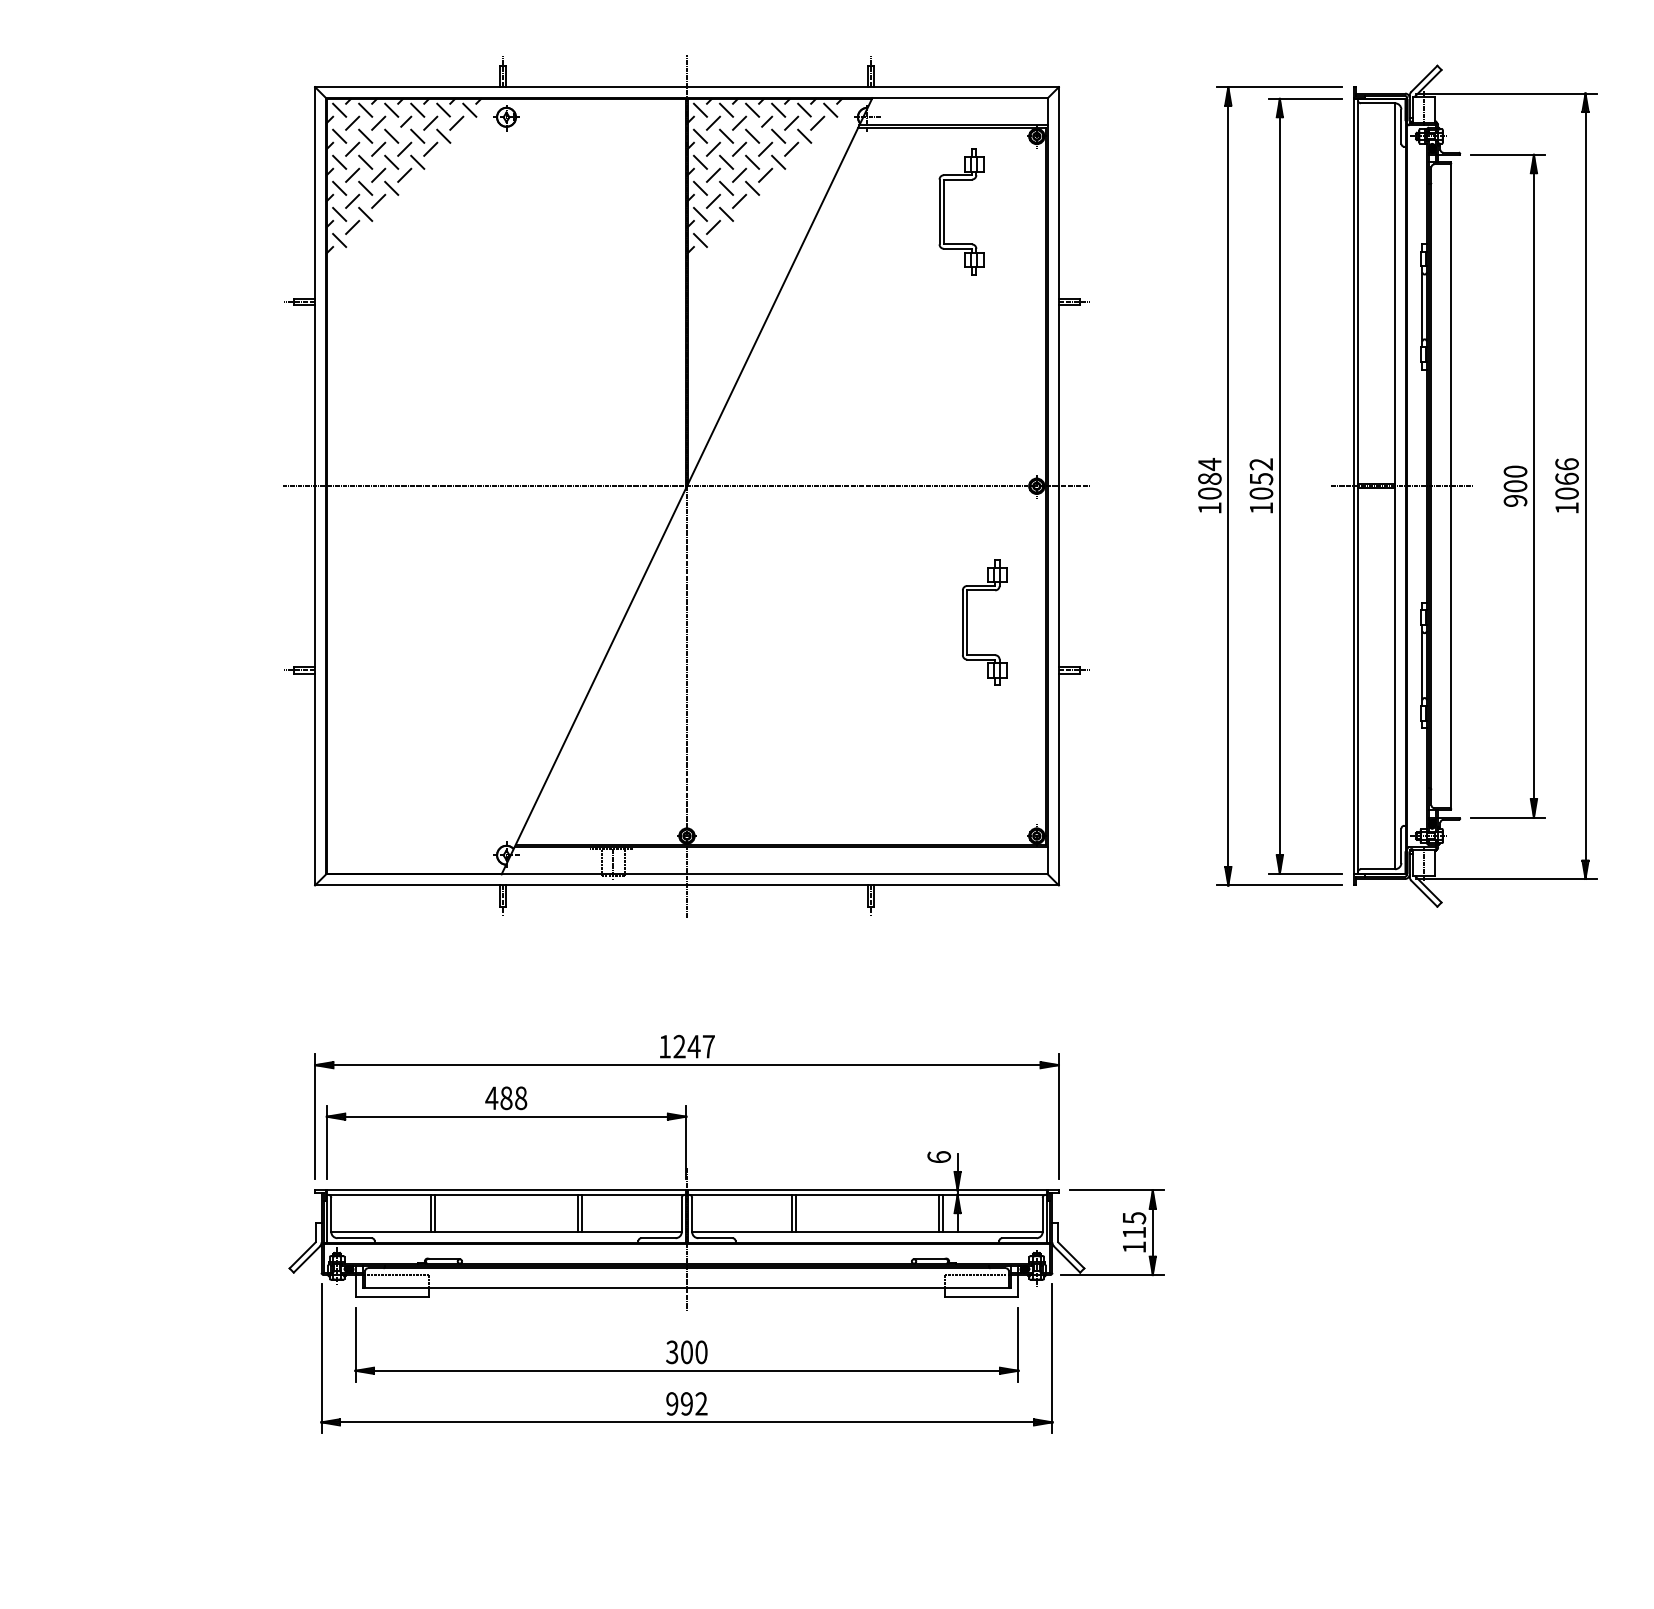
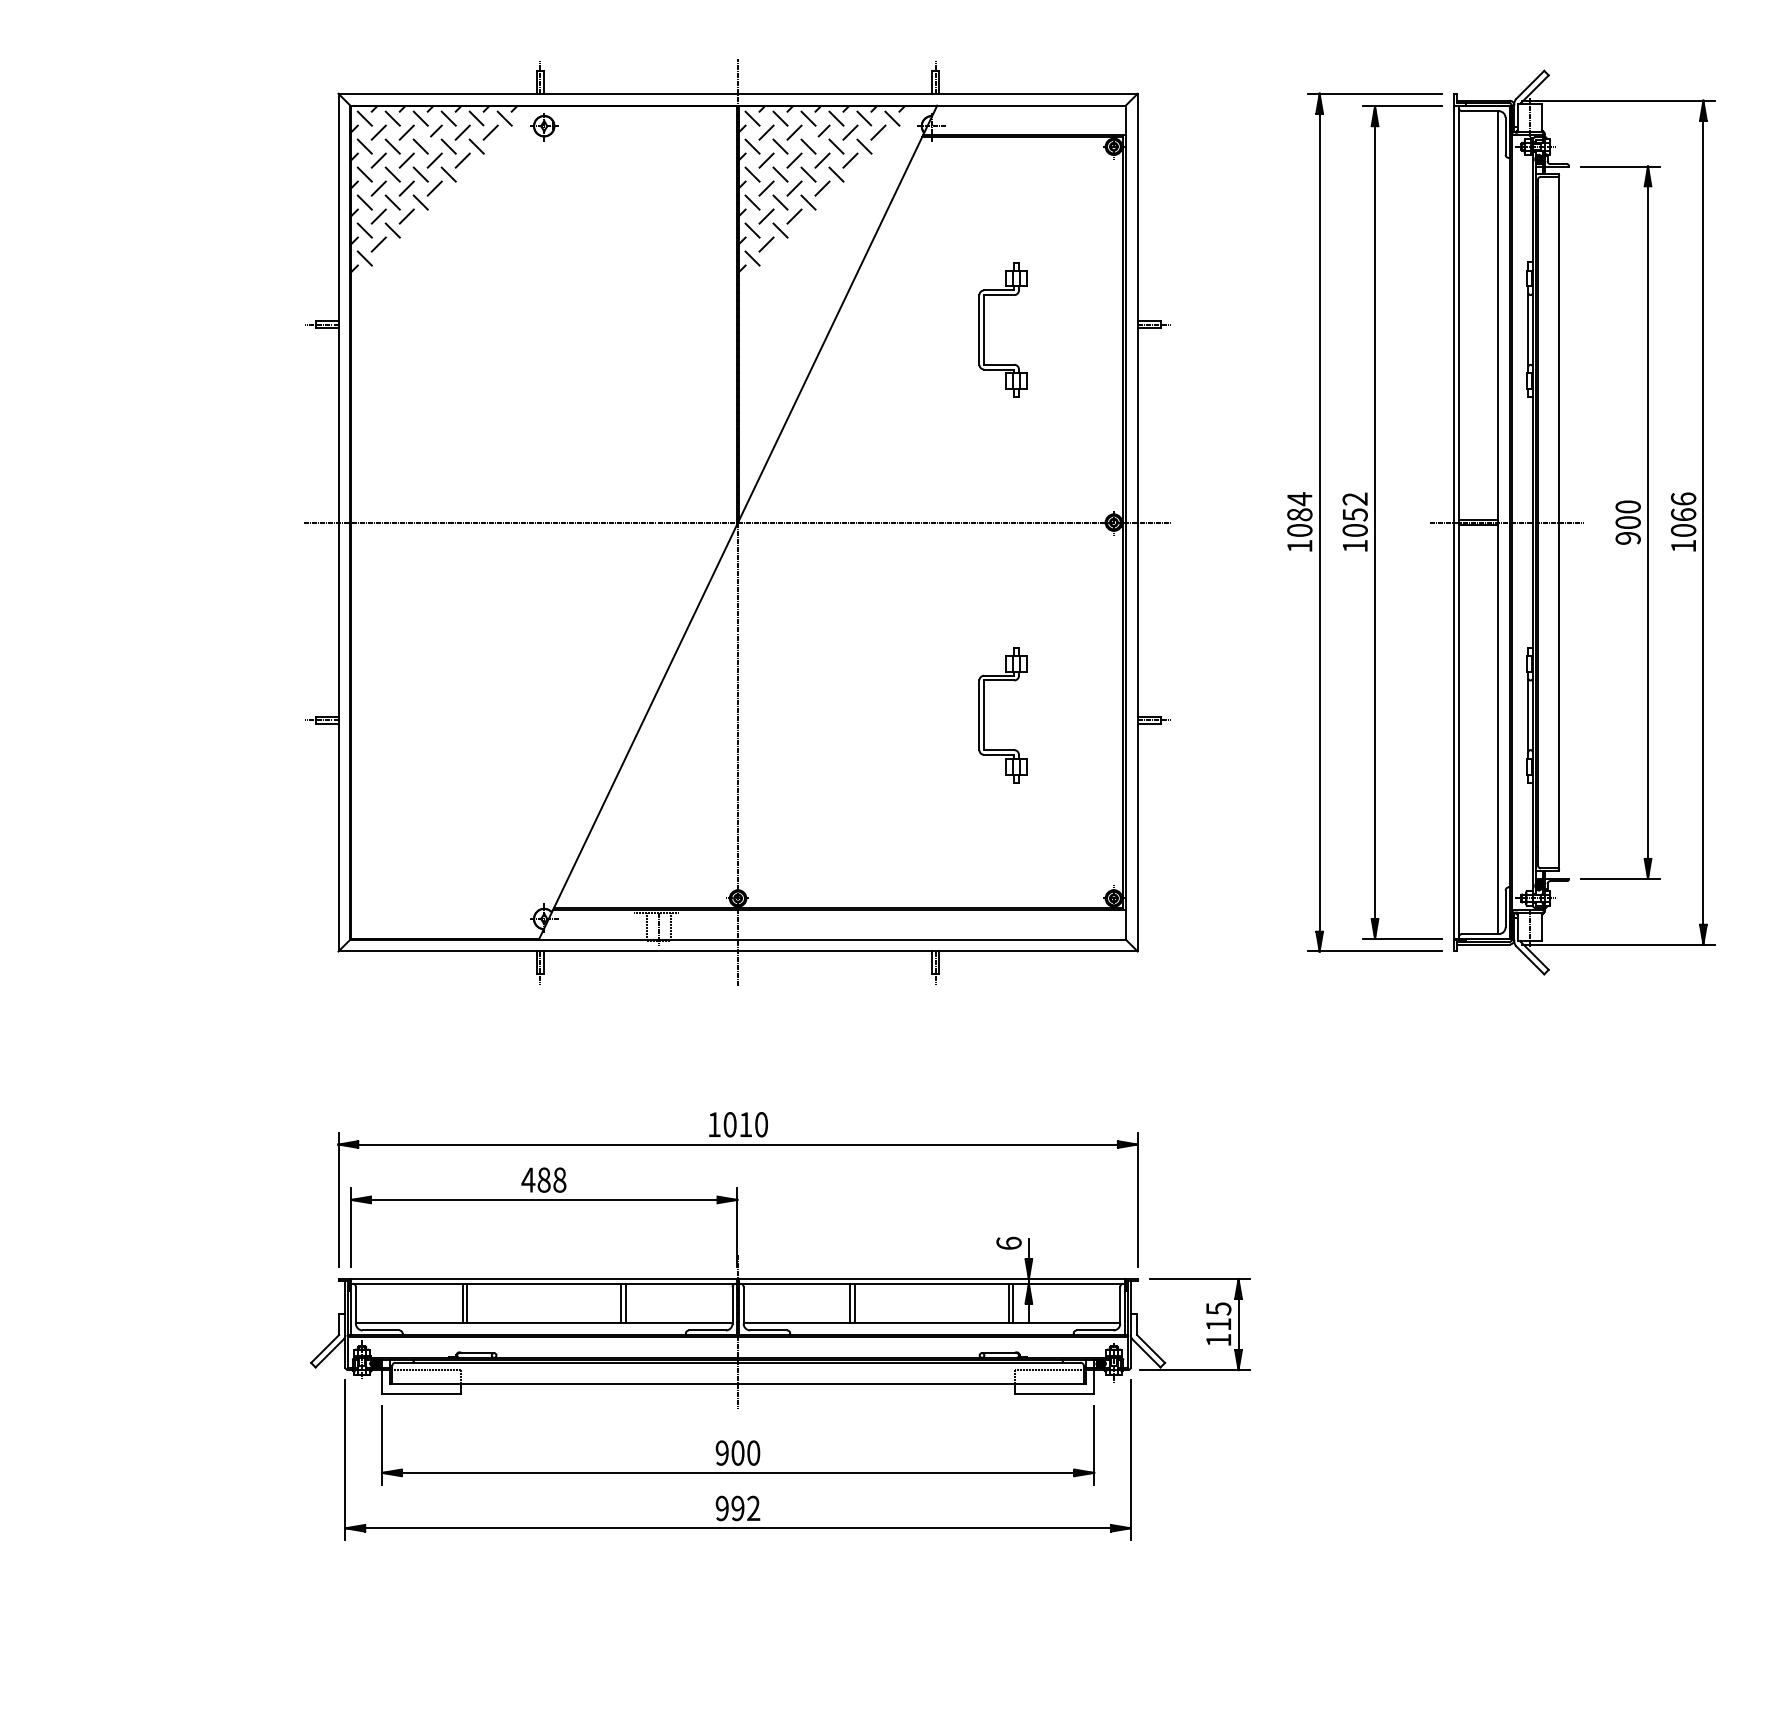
part: (944, 211) -> (984, 329), moved
part: (967, 622) -> (984, 715), moved
text: (693, 1046) -> (745, 1124), 1247 -> 1010
text: (671, 1351) -> (721, 1452), 300 -> 900

